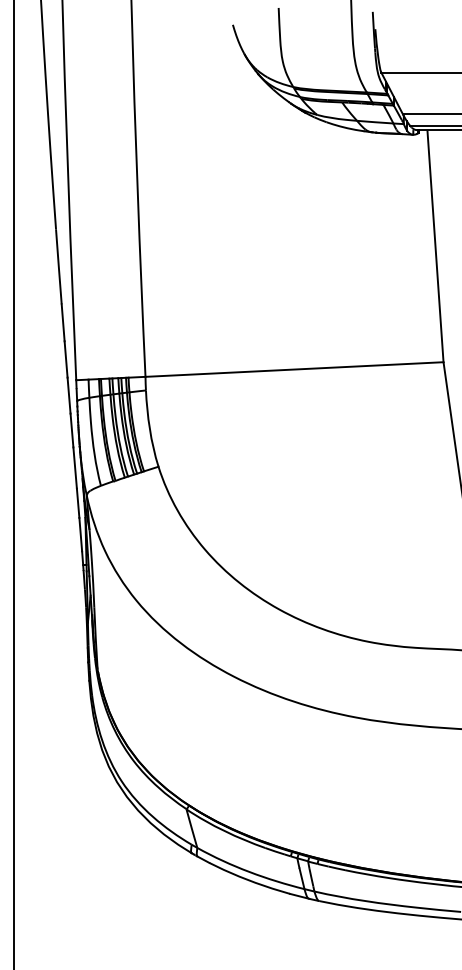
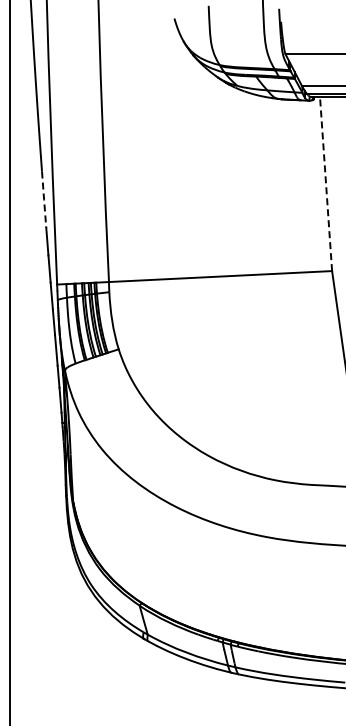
line: (436, 246) -> (326, 184), solid -> dashed
line: (59, 266) -> (44, 199), solid -> dashed

